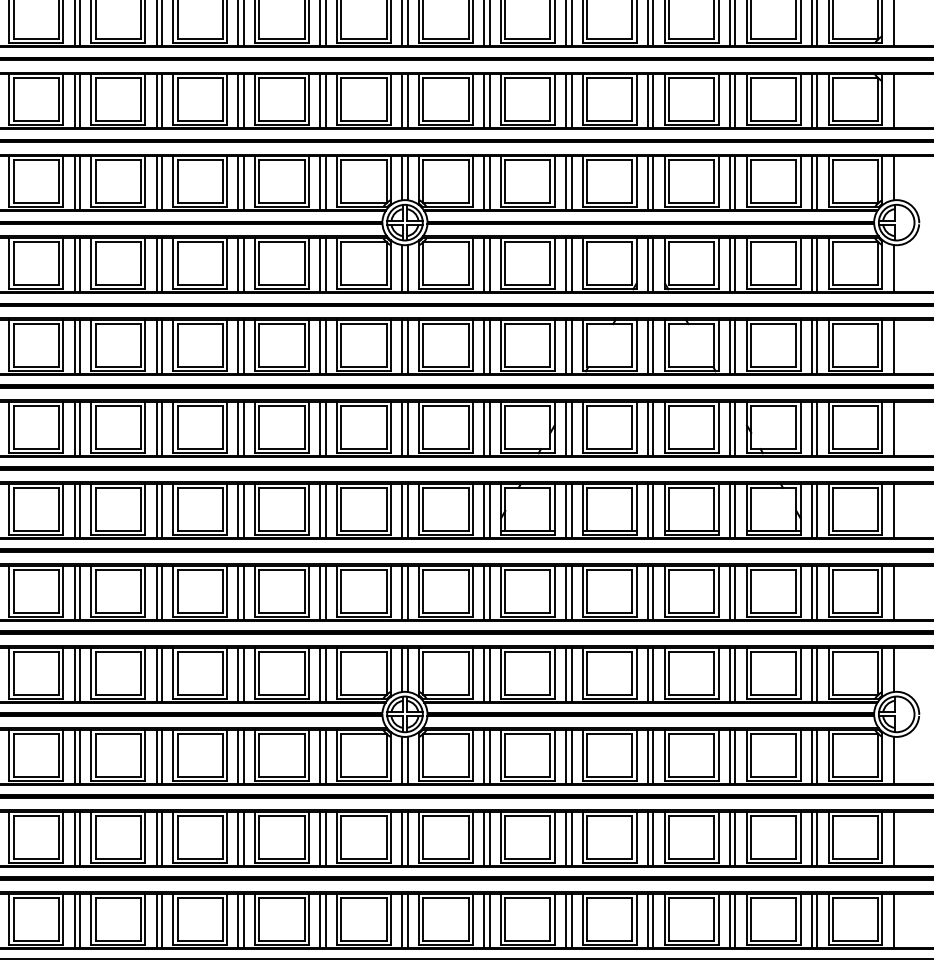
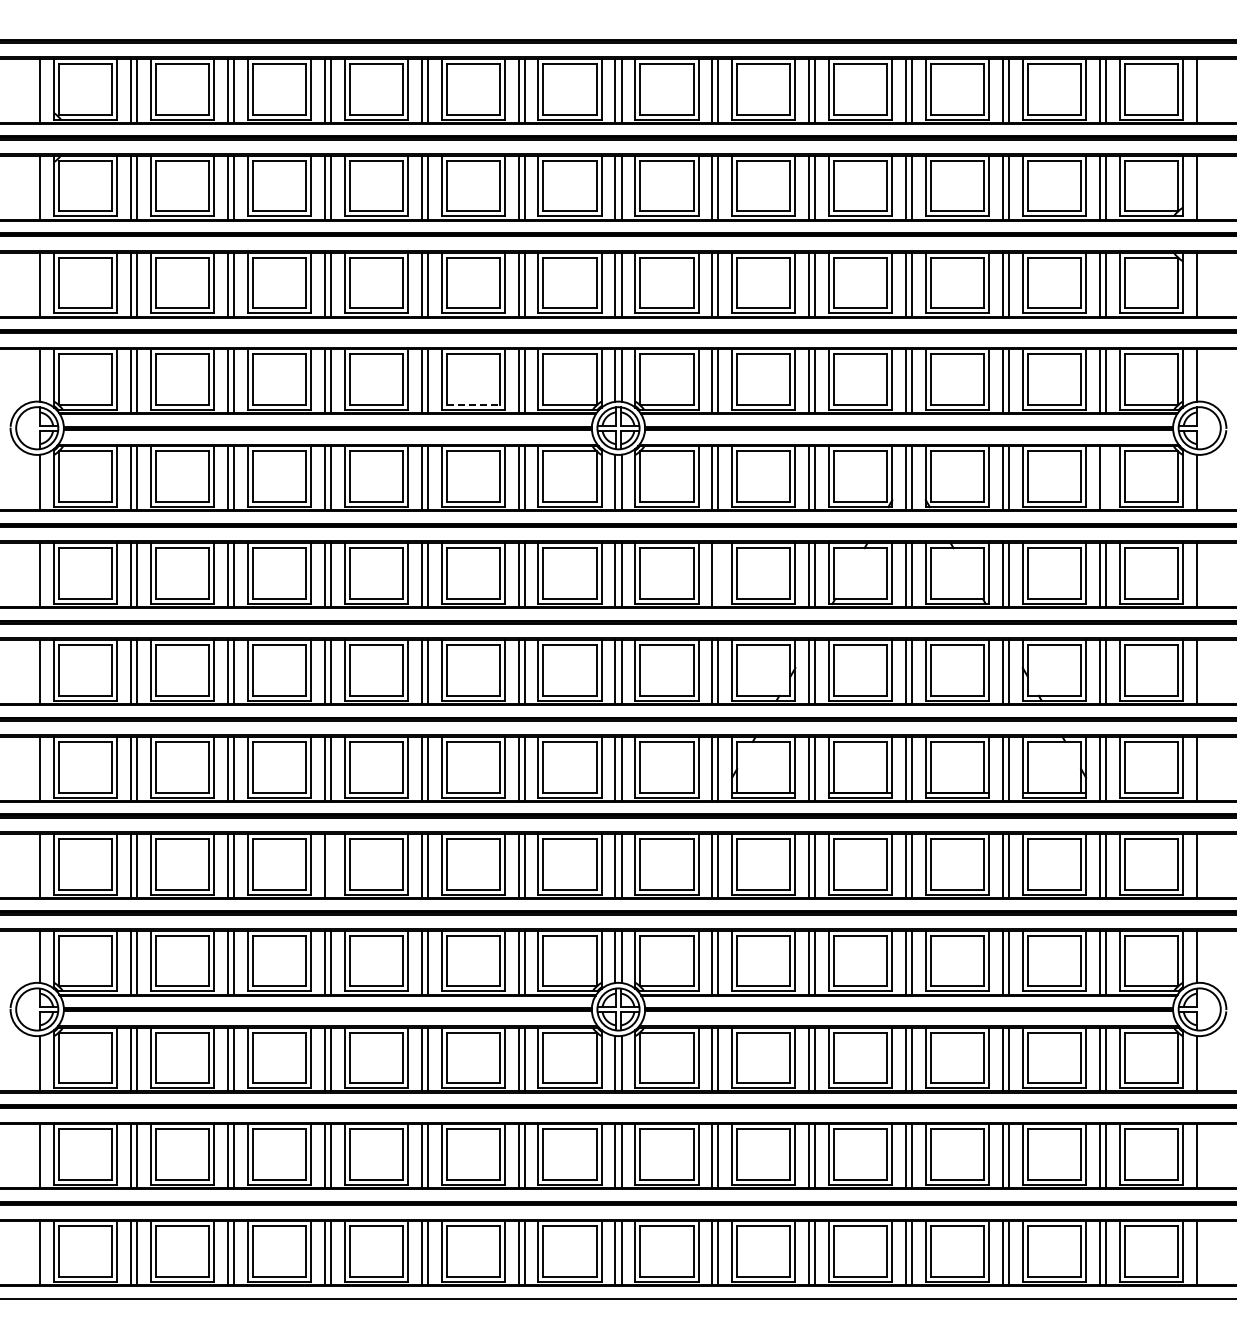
line: (282, 203) -> (473, 405), solid -> dashed
line: (816, 265) -> (1105, 478), removed
line: (489, 347) -> (718, 575), removed
line: (161, 592) -> (330, 865), removed

